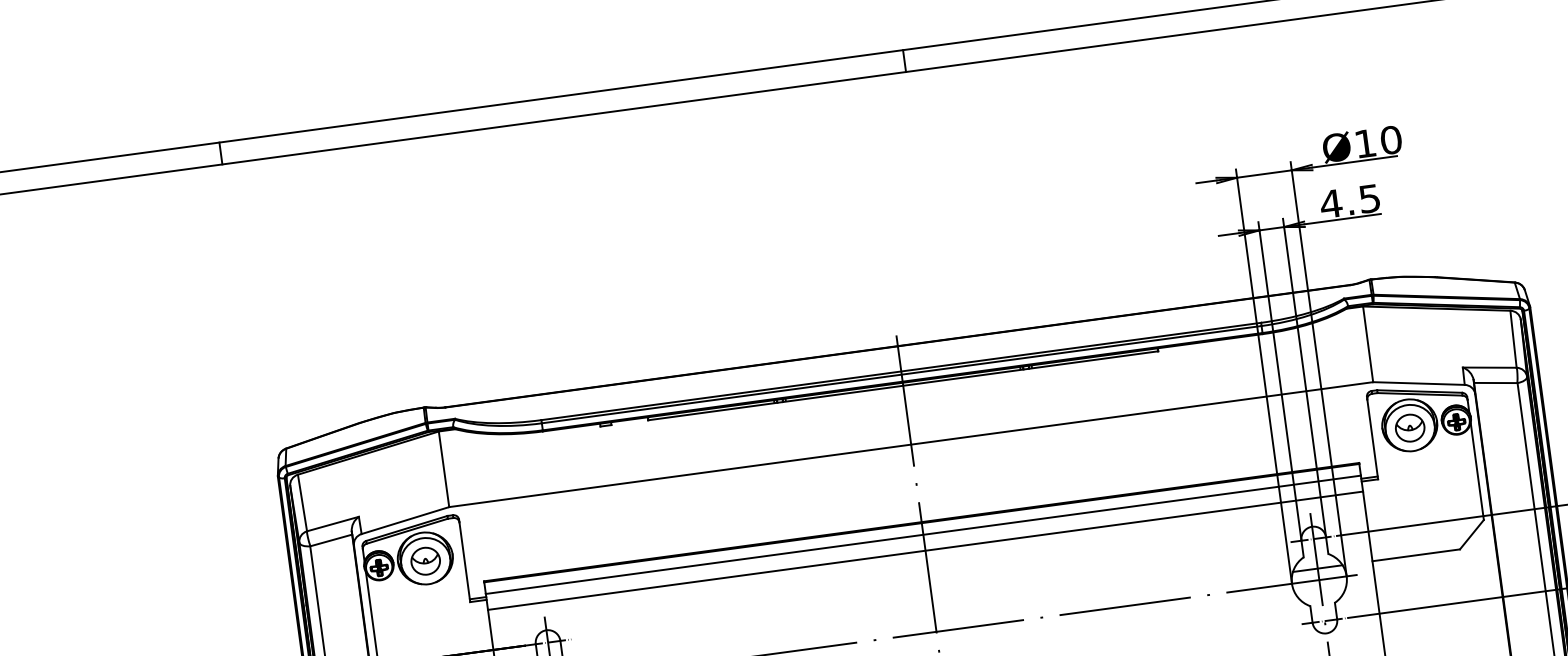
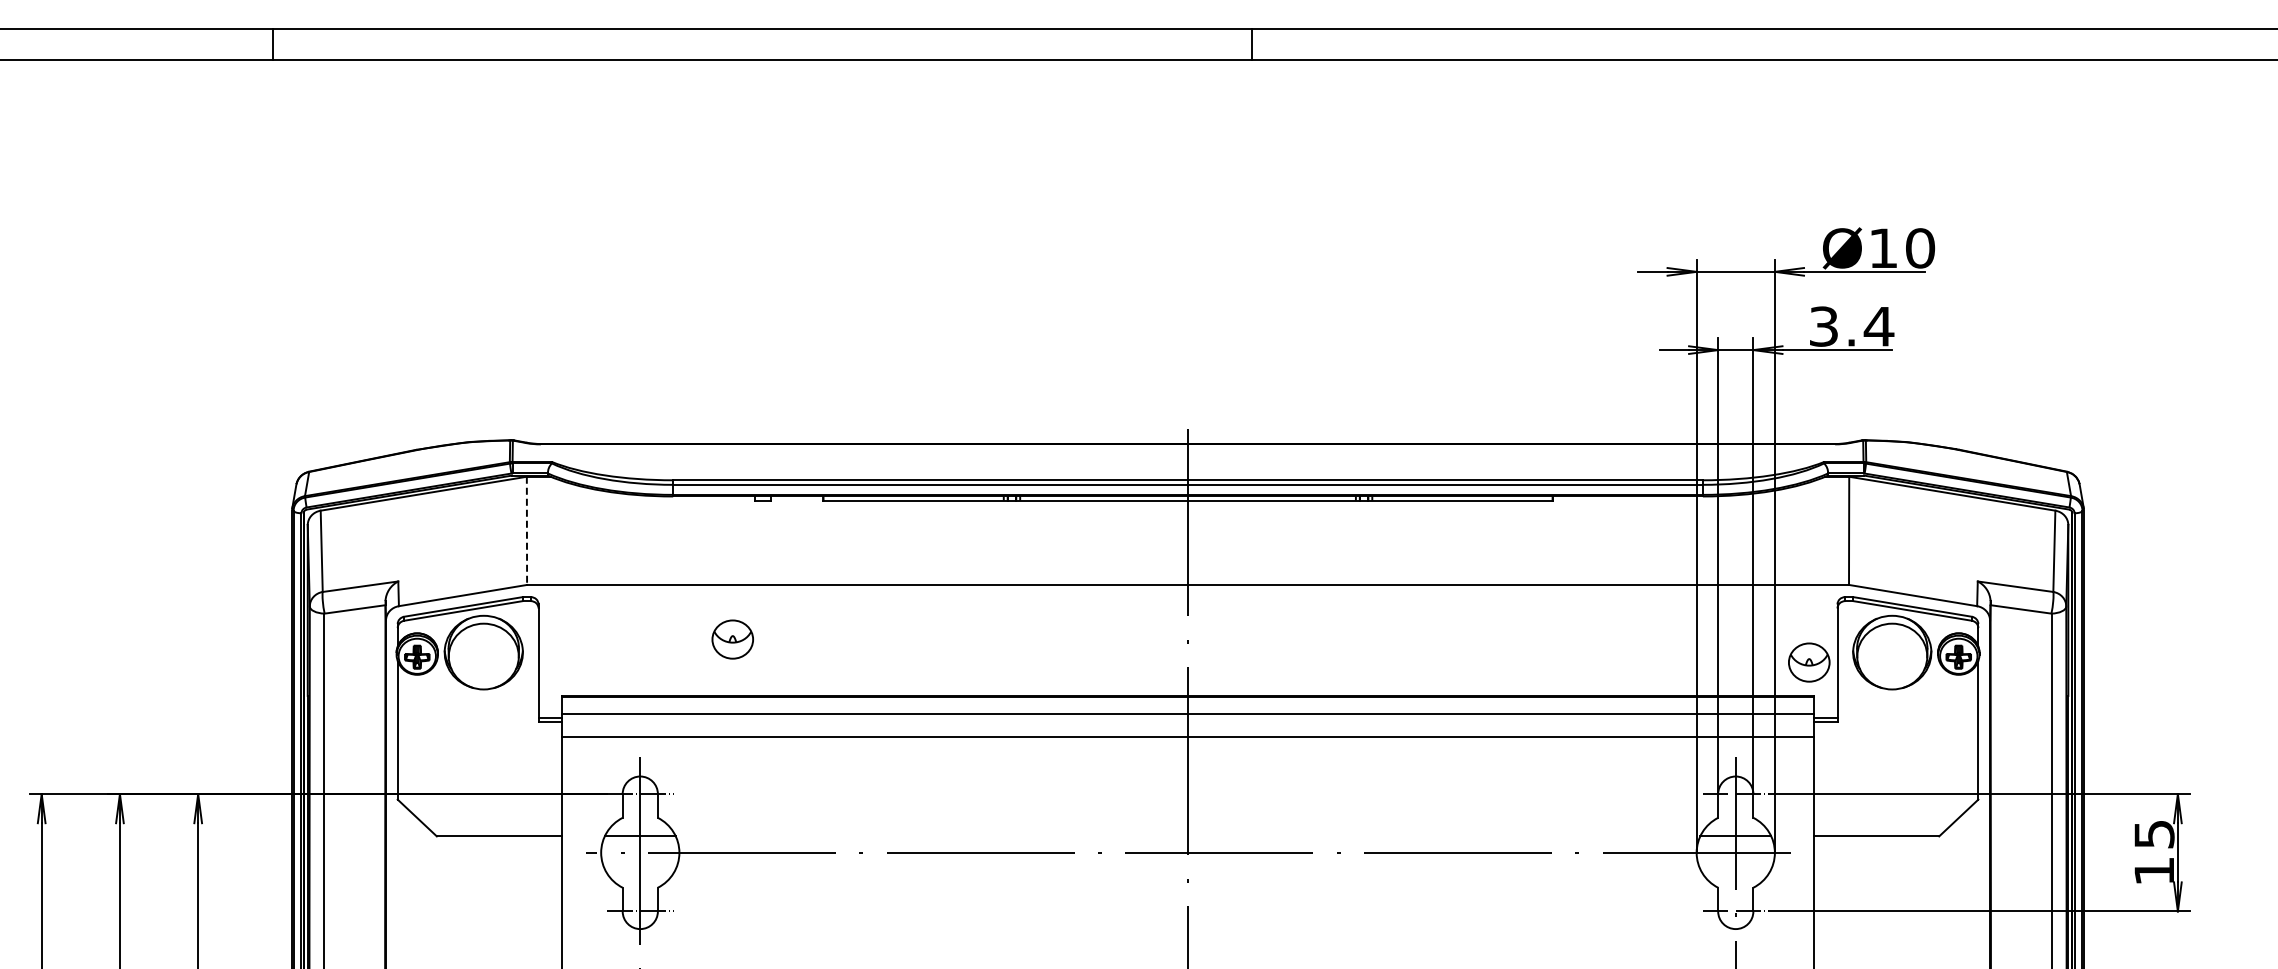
text: (1350, 201) -> (1851, 326), 4.5 -> 3.4
part: (1410, 428) -> (1809, 662), moved
line: (443, 469) -> (526, 531), solid -> dashed
part: (425, 561) -> (732, 639), moved

